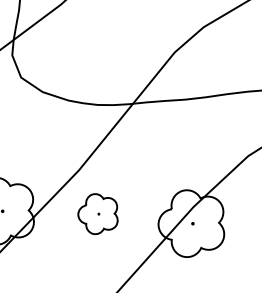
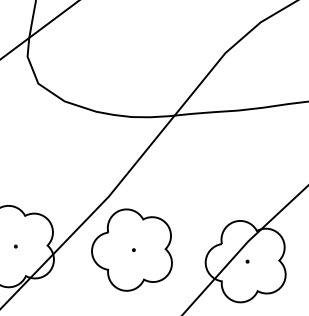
part: (97, 213) -> (131, 249), size x1.67

